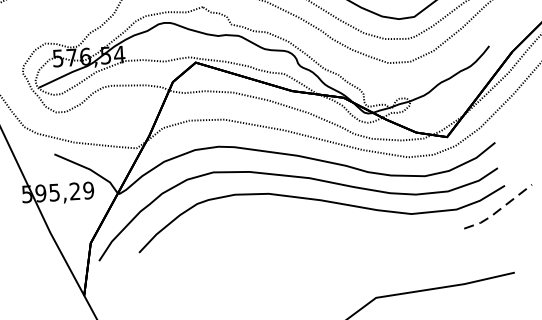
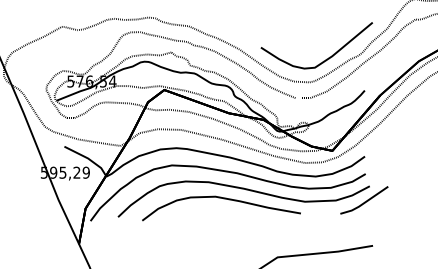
line: (498, 209) -> (364, 202), dashed -> solid
curve: (291, 217) -> (223, 199), added

